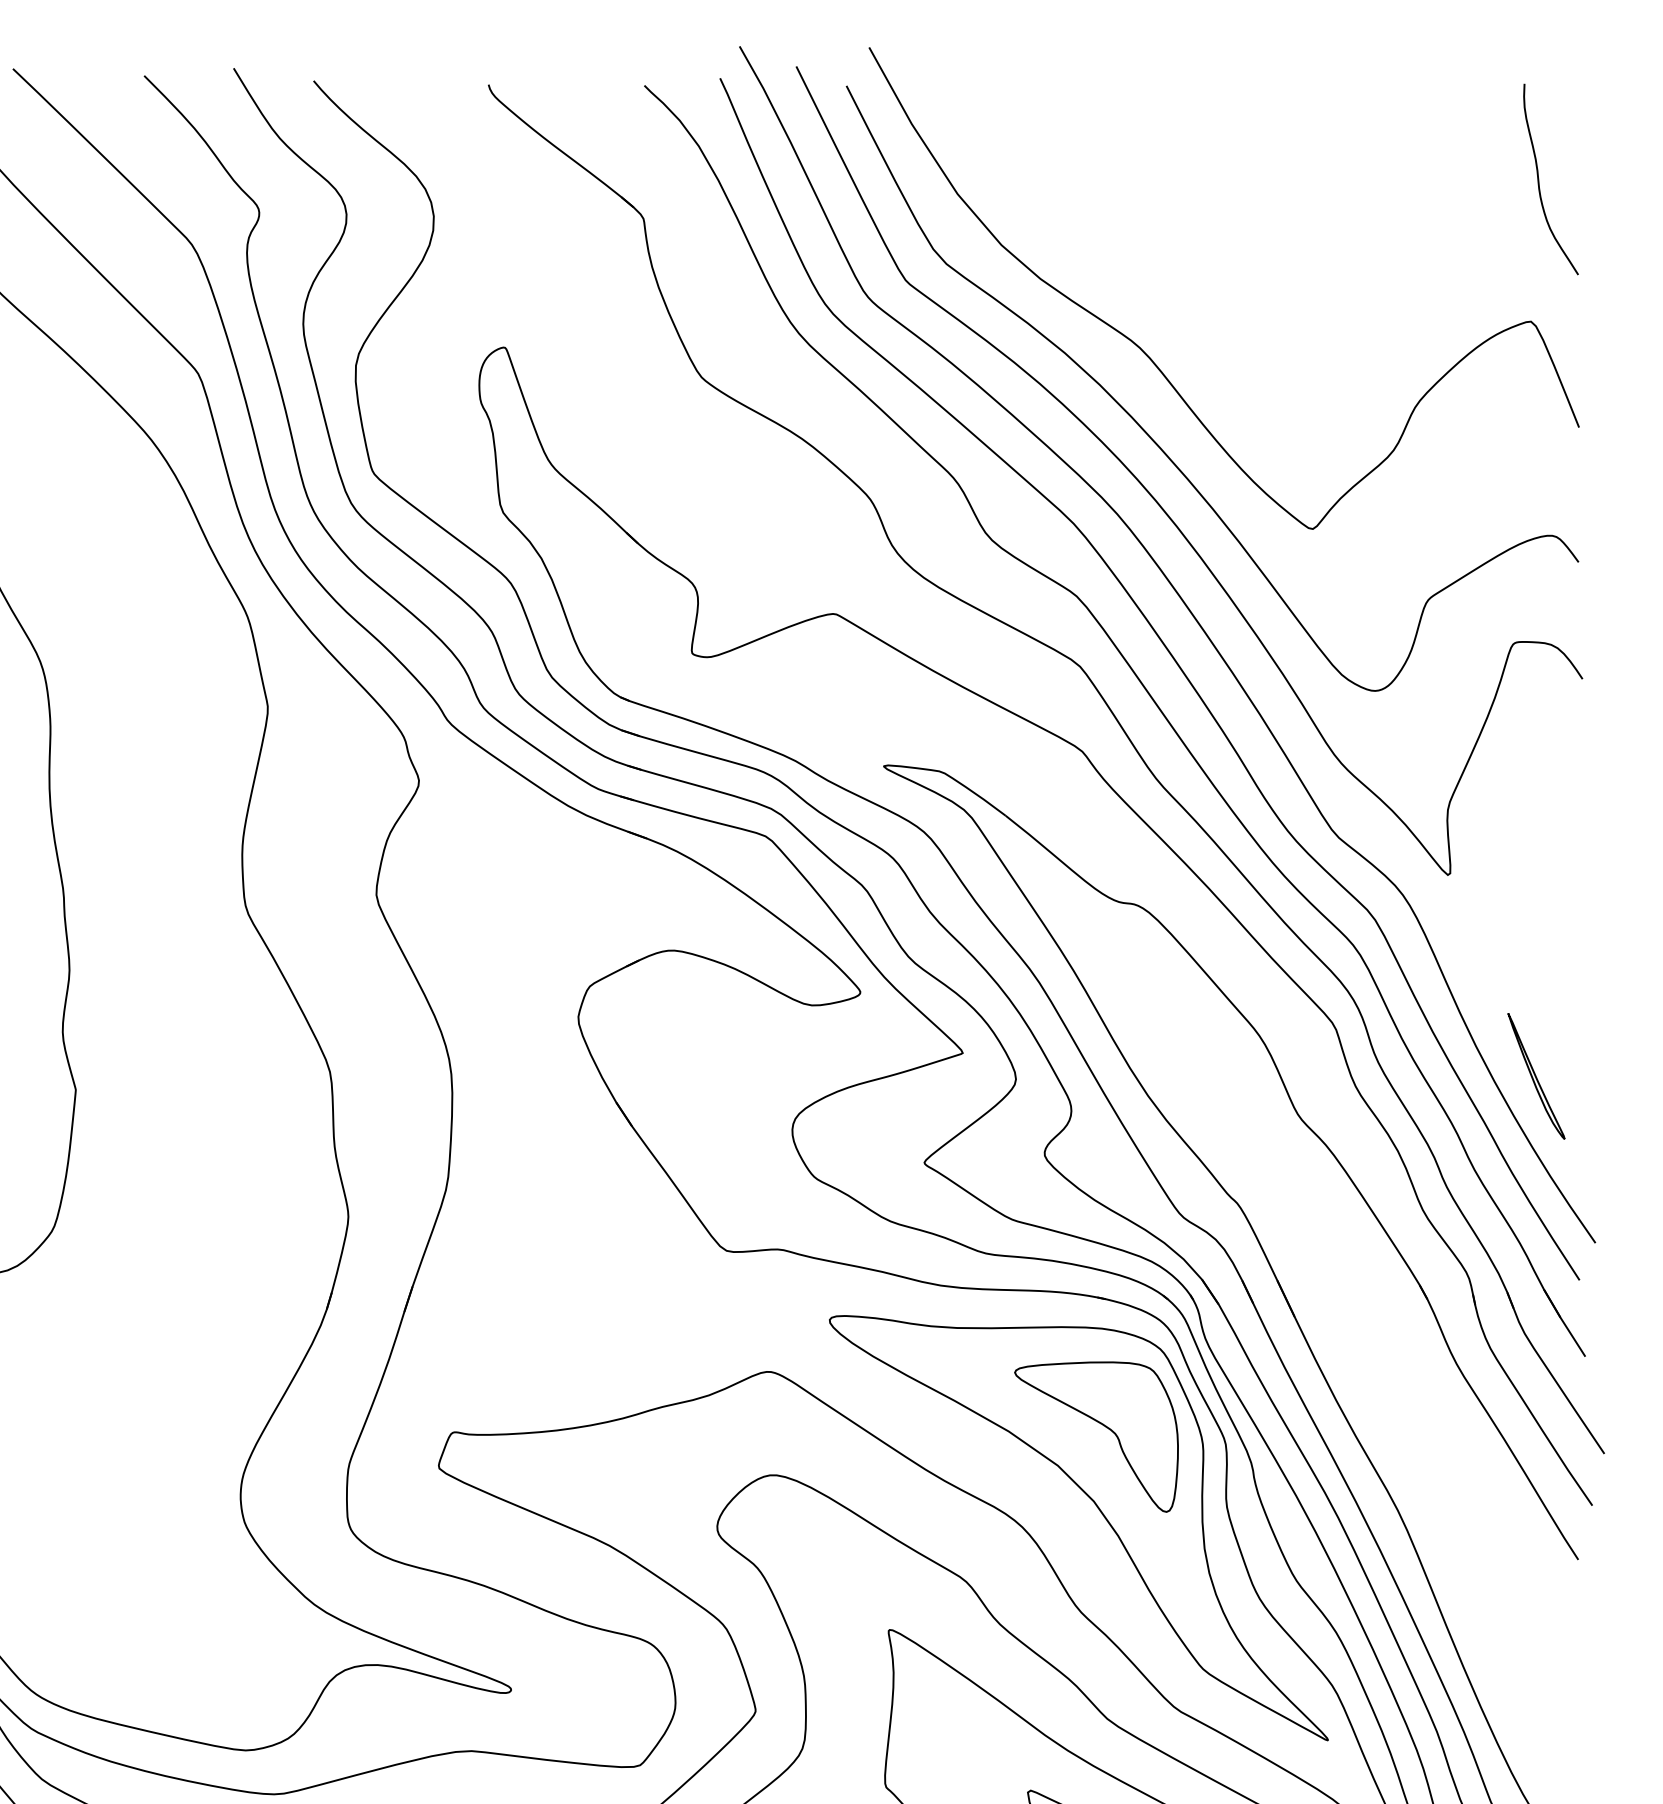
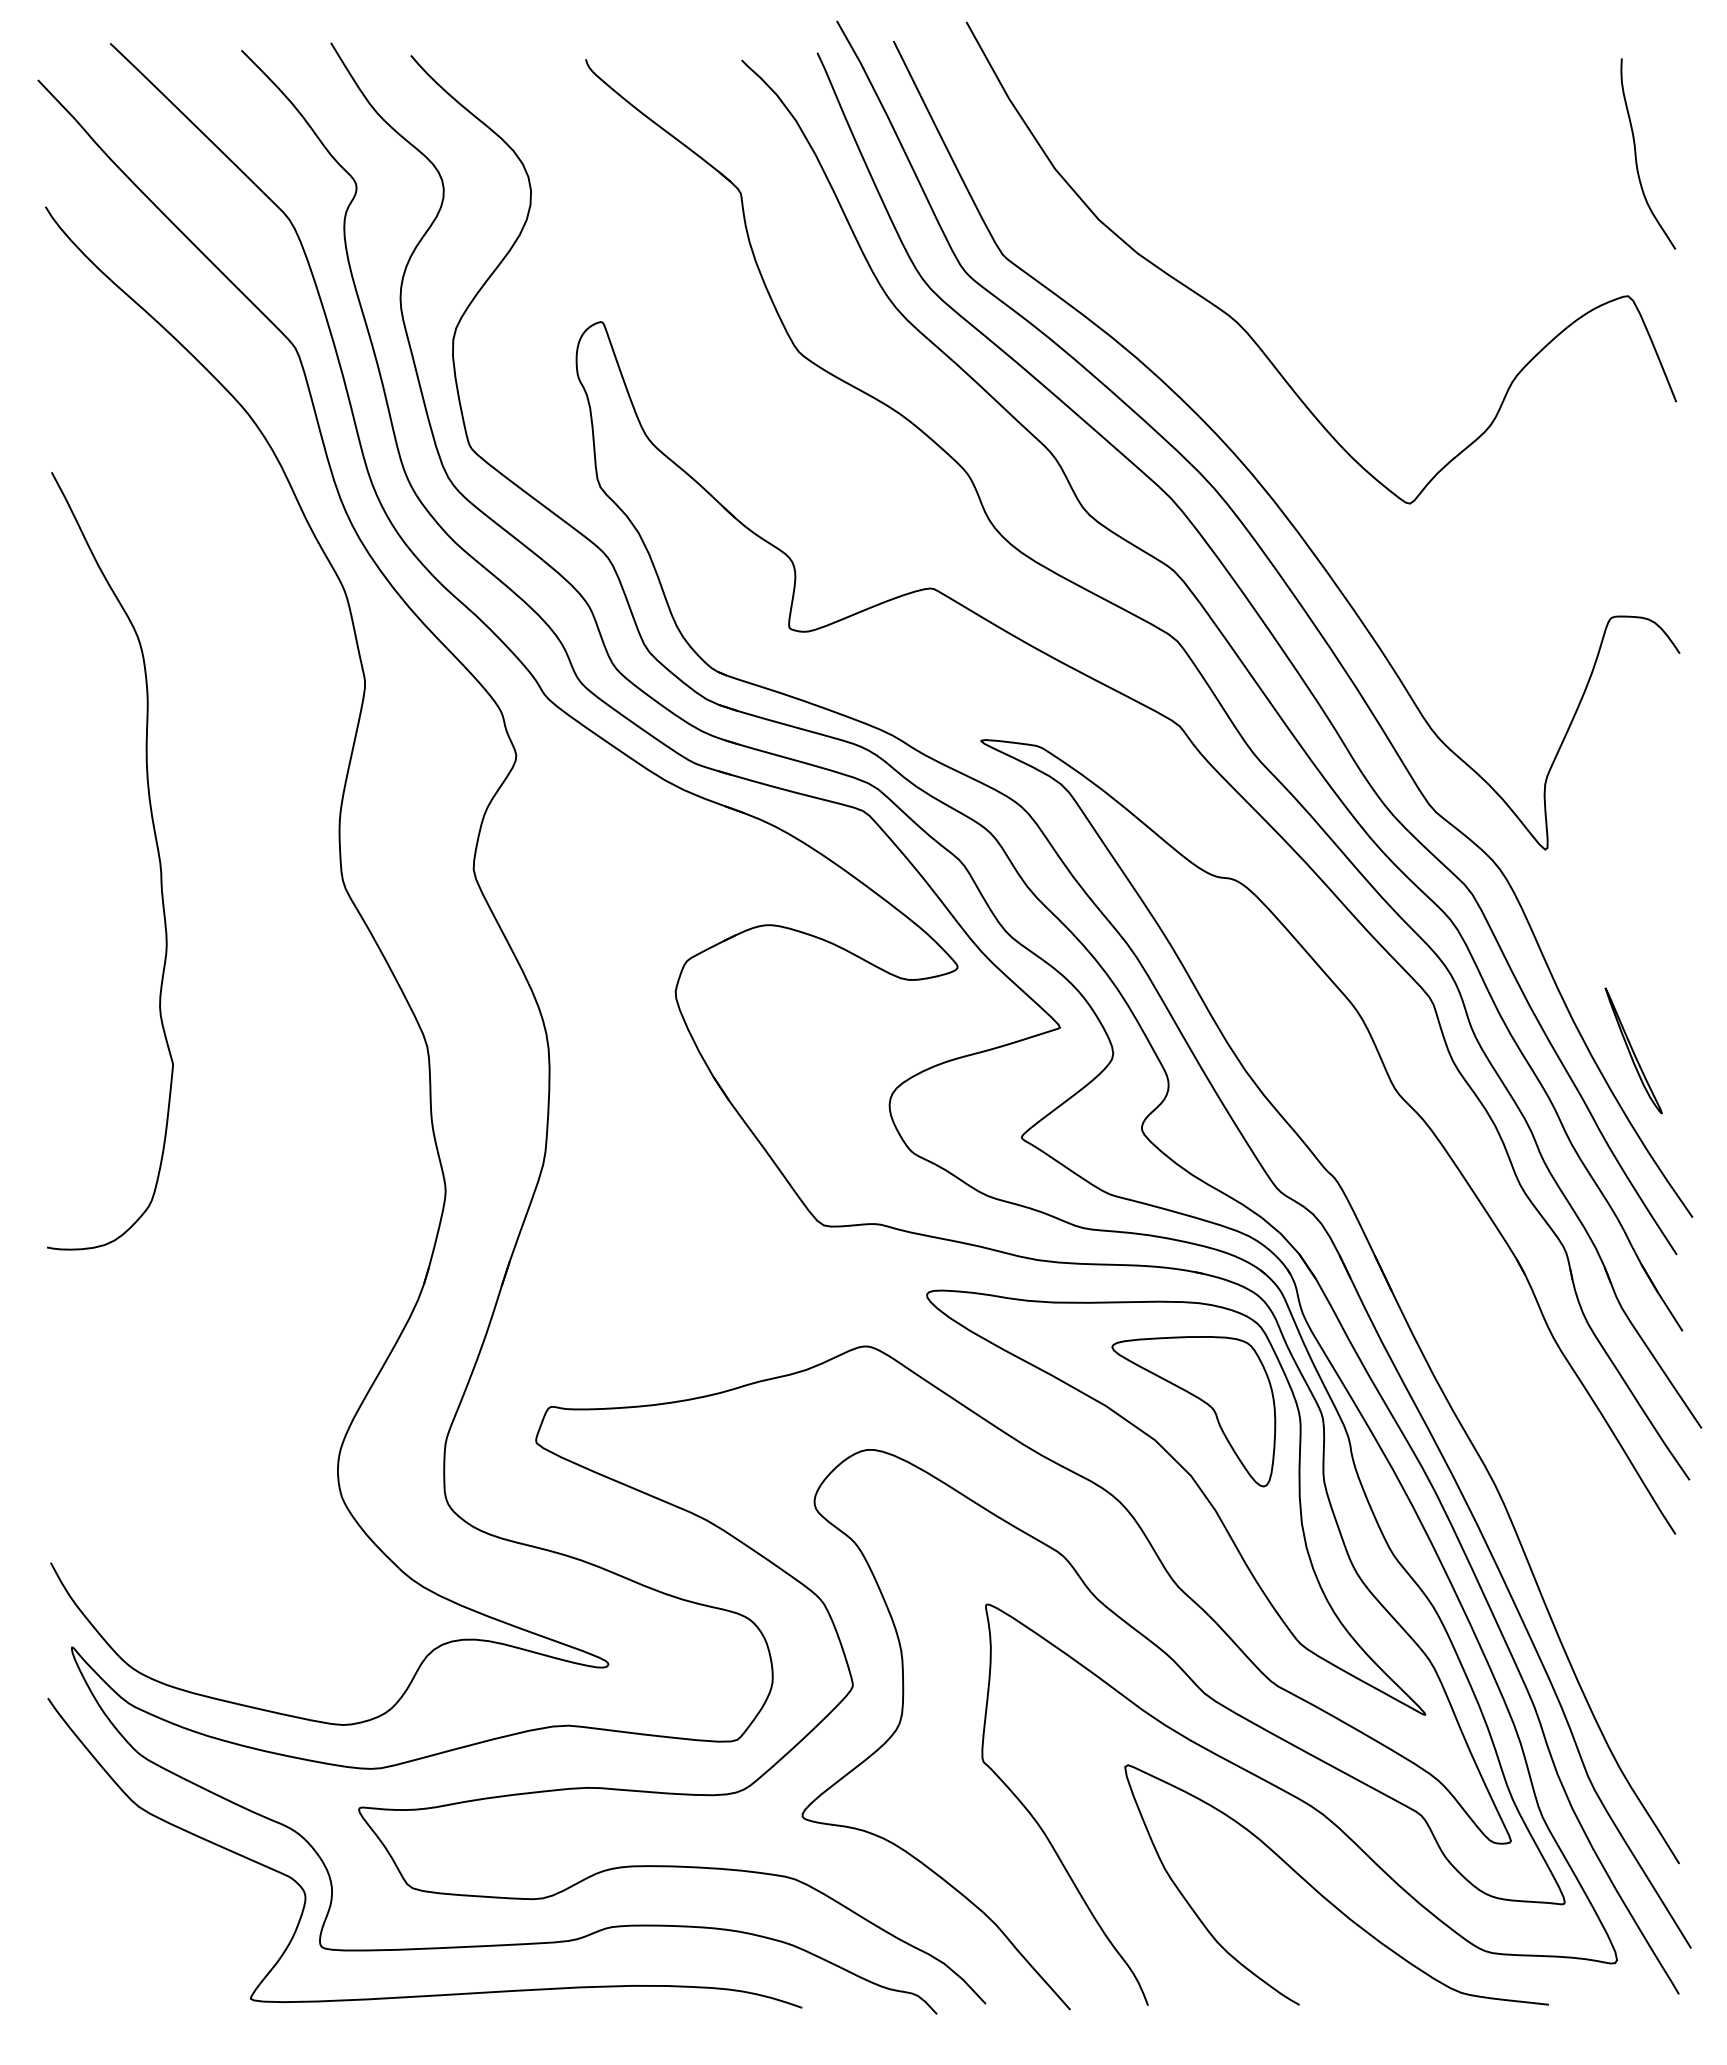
curve: (1157, 442) -> (1254, 417), removed

